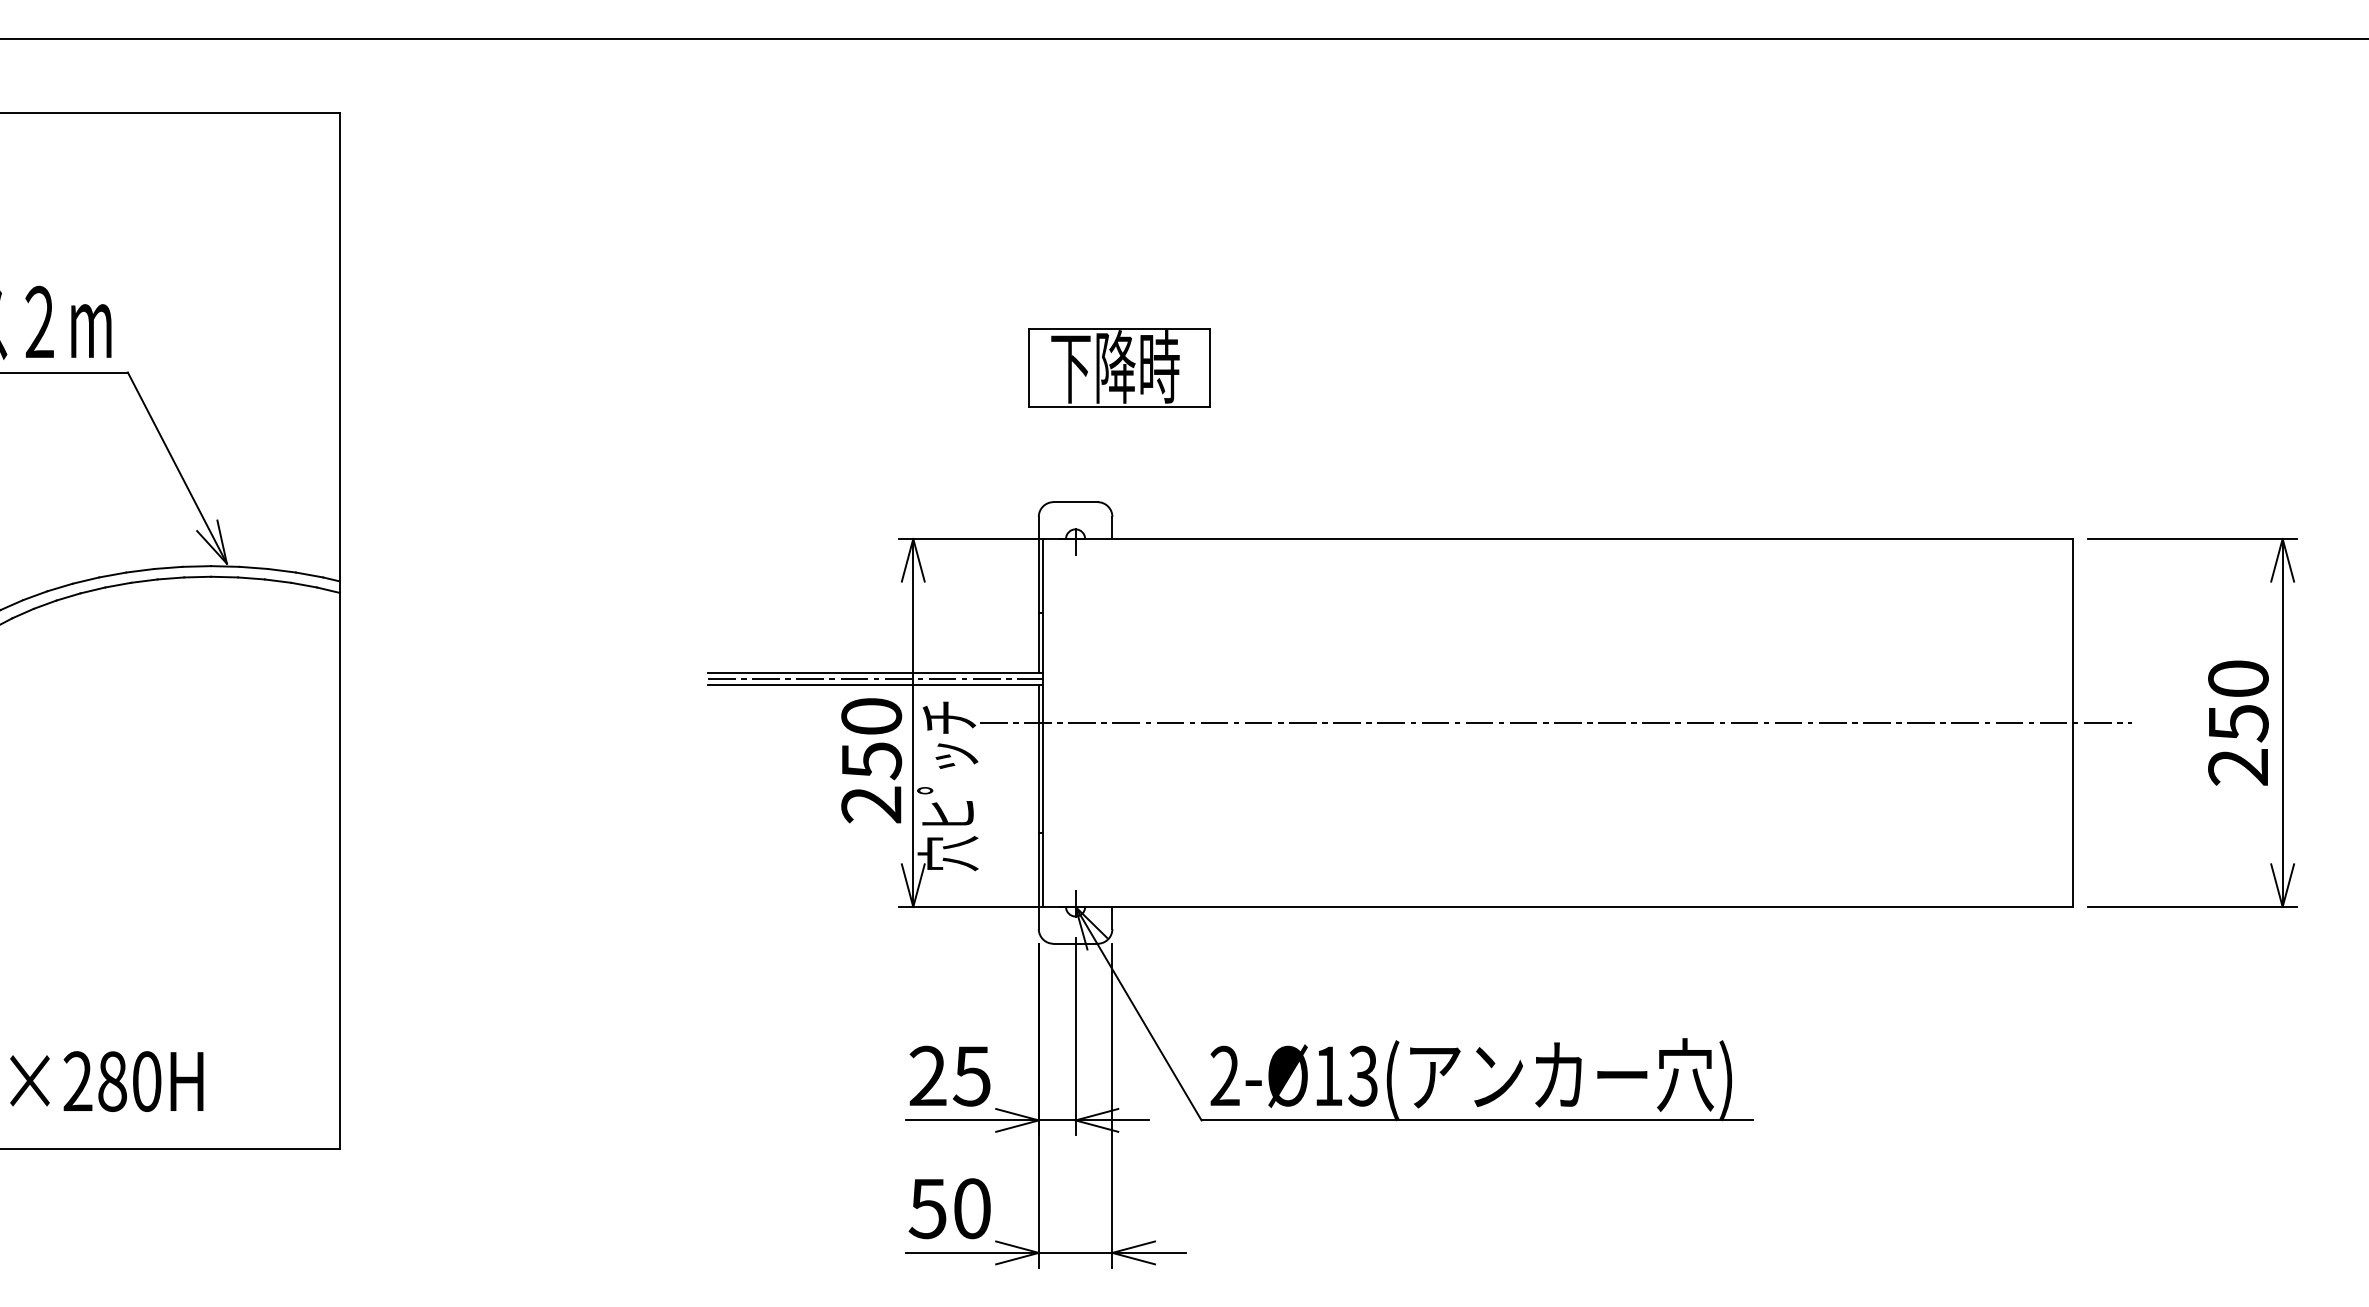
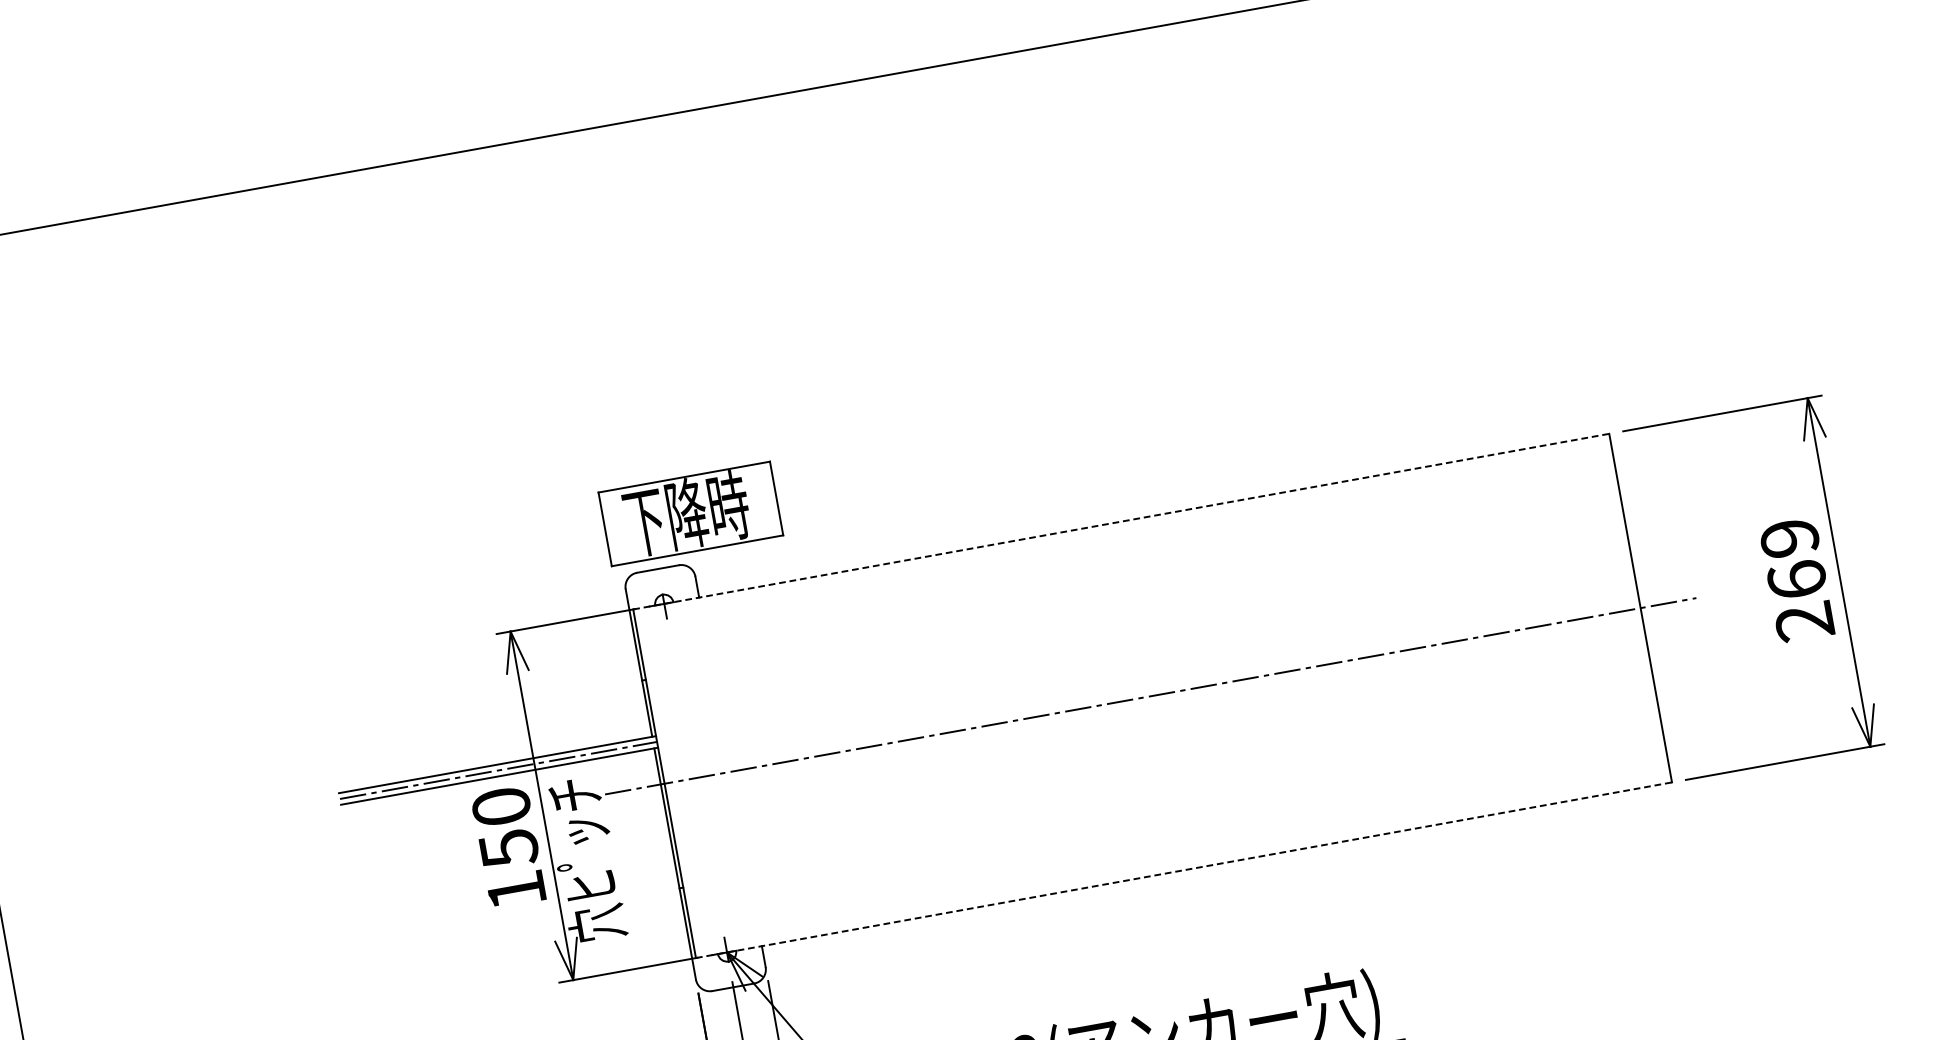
part: (1119, 367) -> (691, 513), moved
line: (1558, 538) -> (1121, 521), solid -> dashed
text: (2238, 701) -> (1793, 559), 250 -> 269
text: (871, 804) -> (516, 890), 250 -> 150
line: (1558, 906) -> (1184, 869), solid -> dashed

